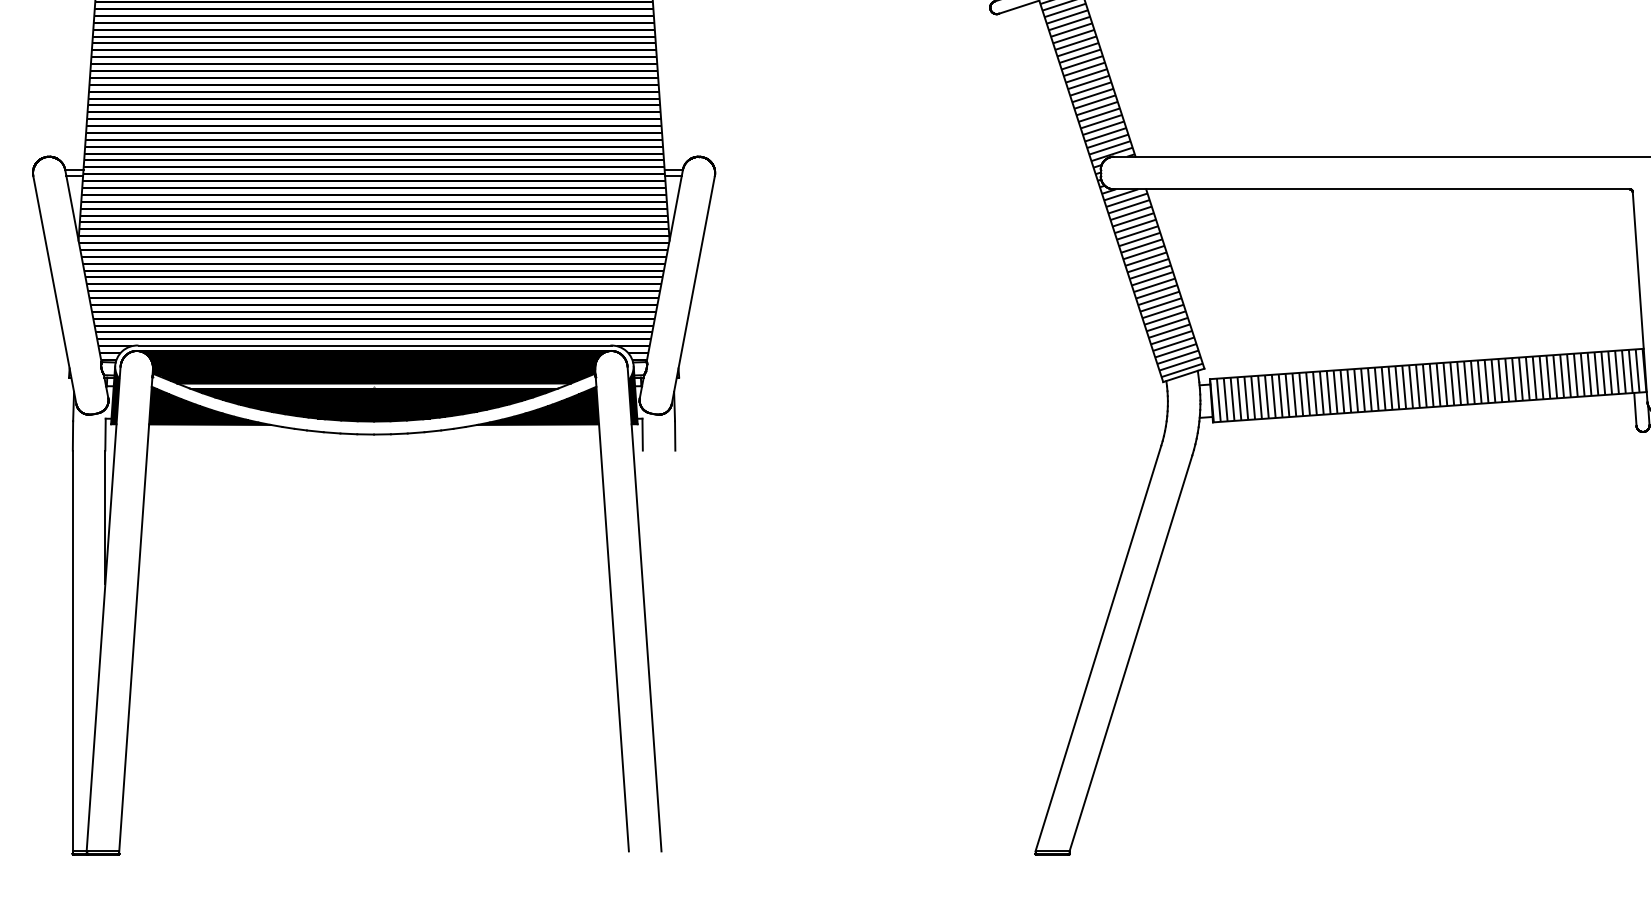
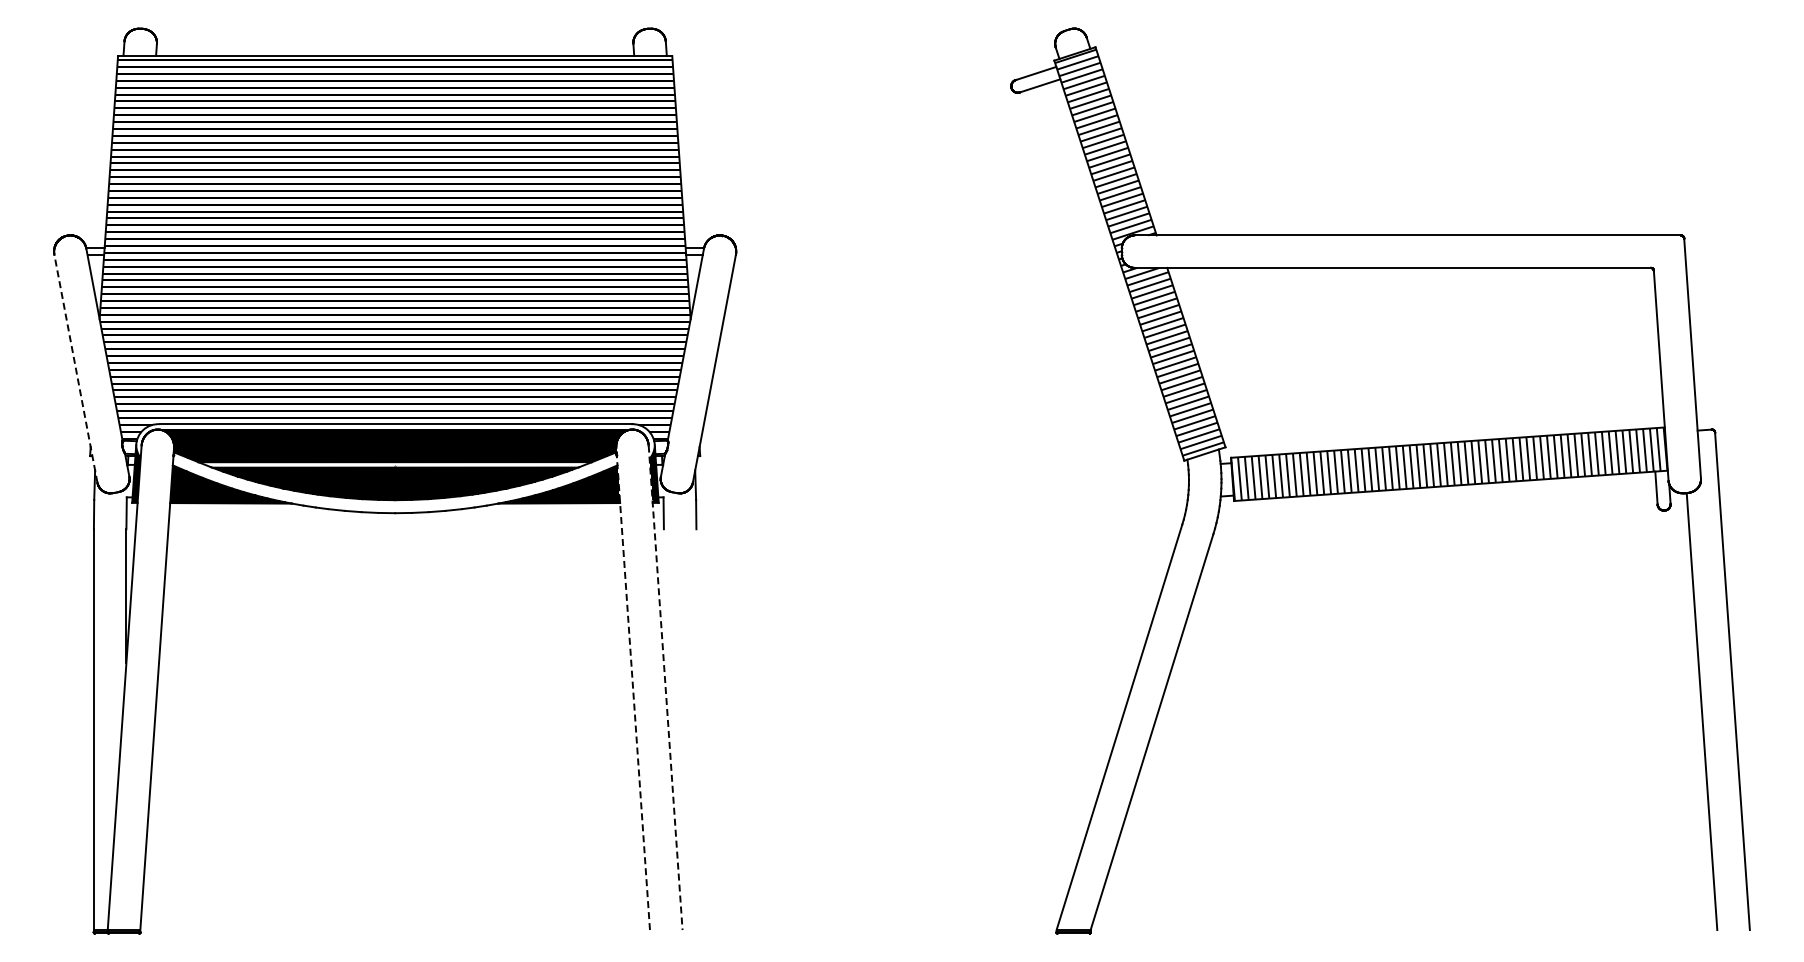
line: (54, 289) -> (75, 368), solid -> dashed
line: (644, 608) -> (665, 687), solid -> dashed
line: (612, 610) -> (633, 689), solid -> dashed

